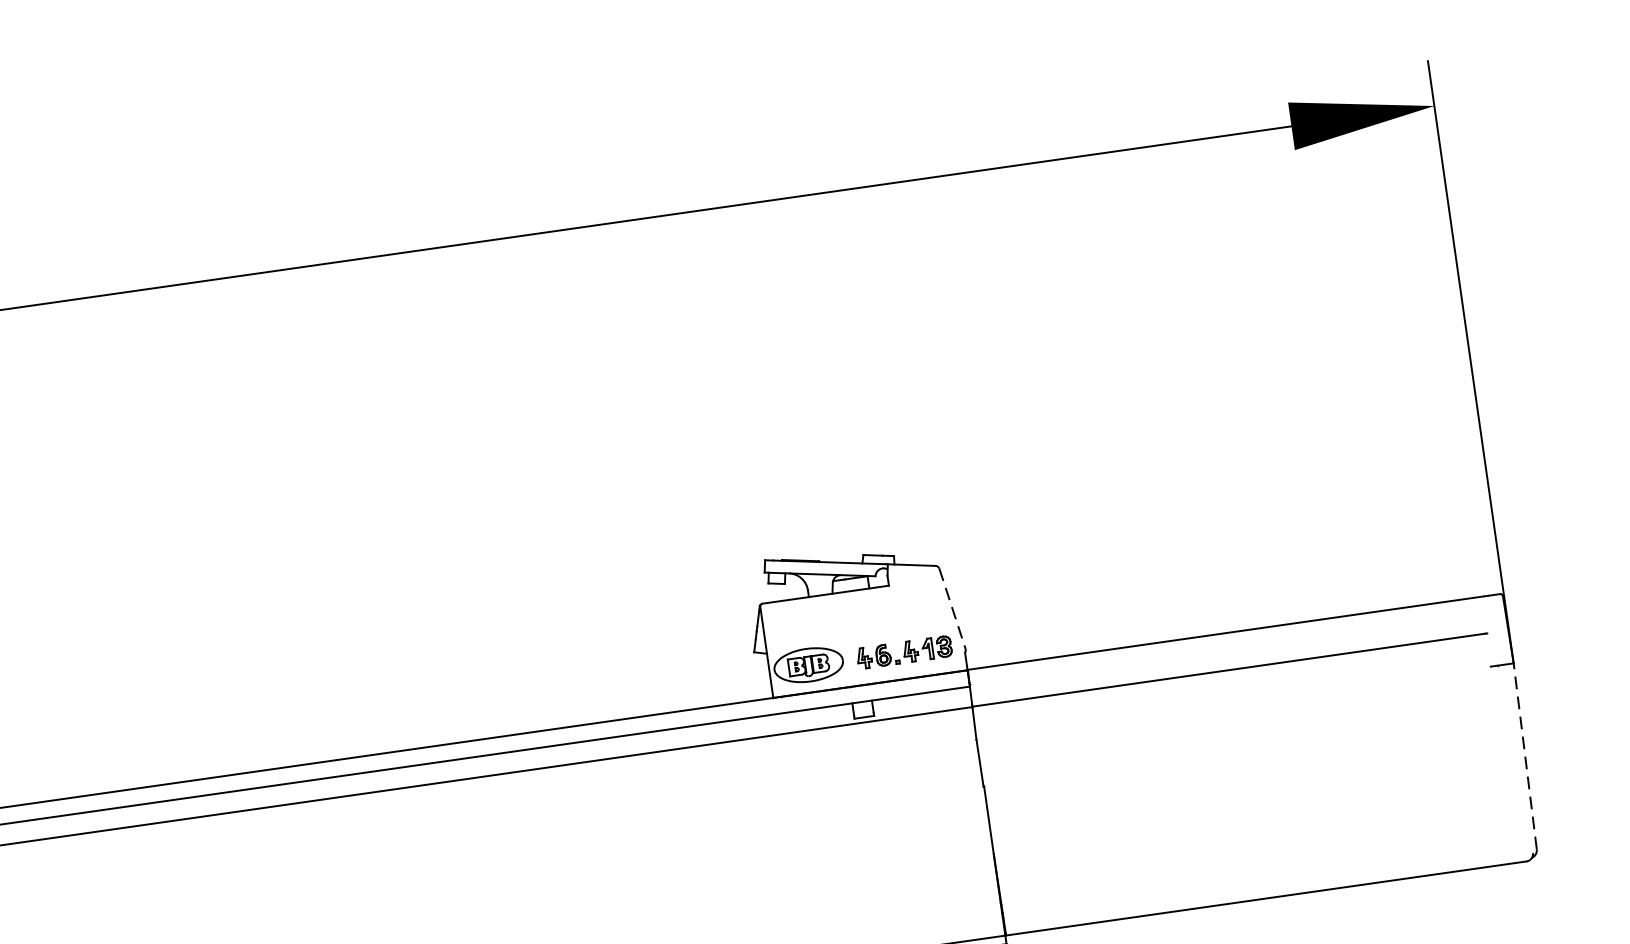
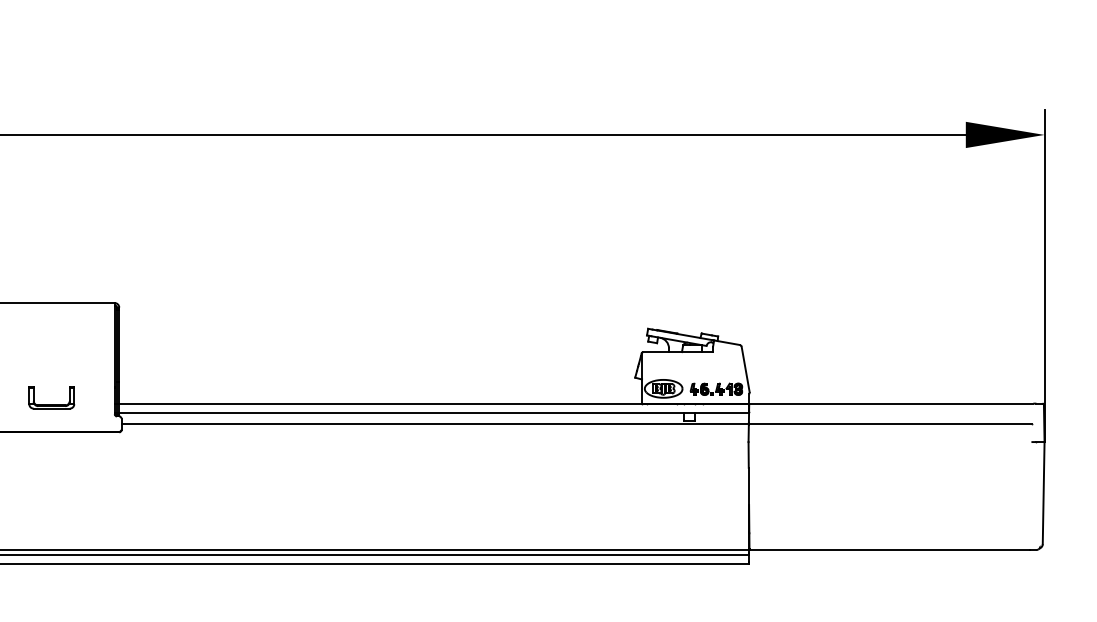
line: (952, 608) -> (745, 369), dashed -> solid
line: (1524, 755) -> (1043, 492), dashed -> solid

